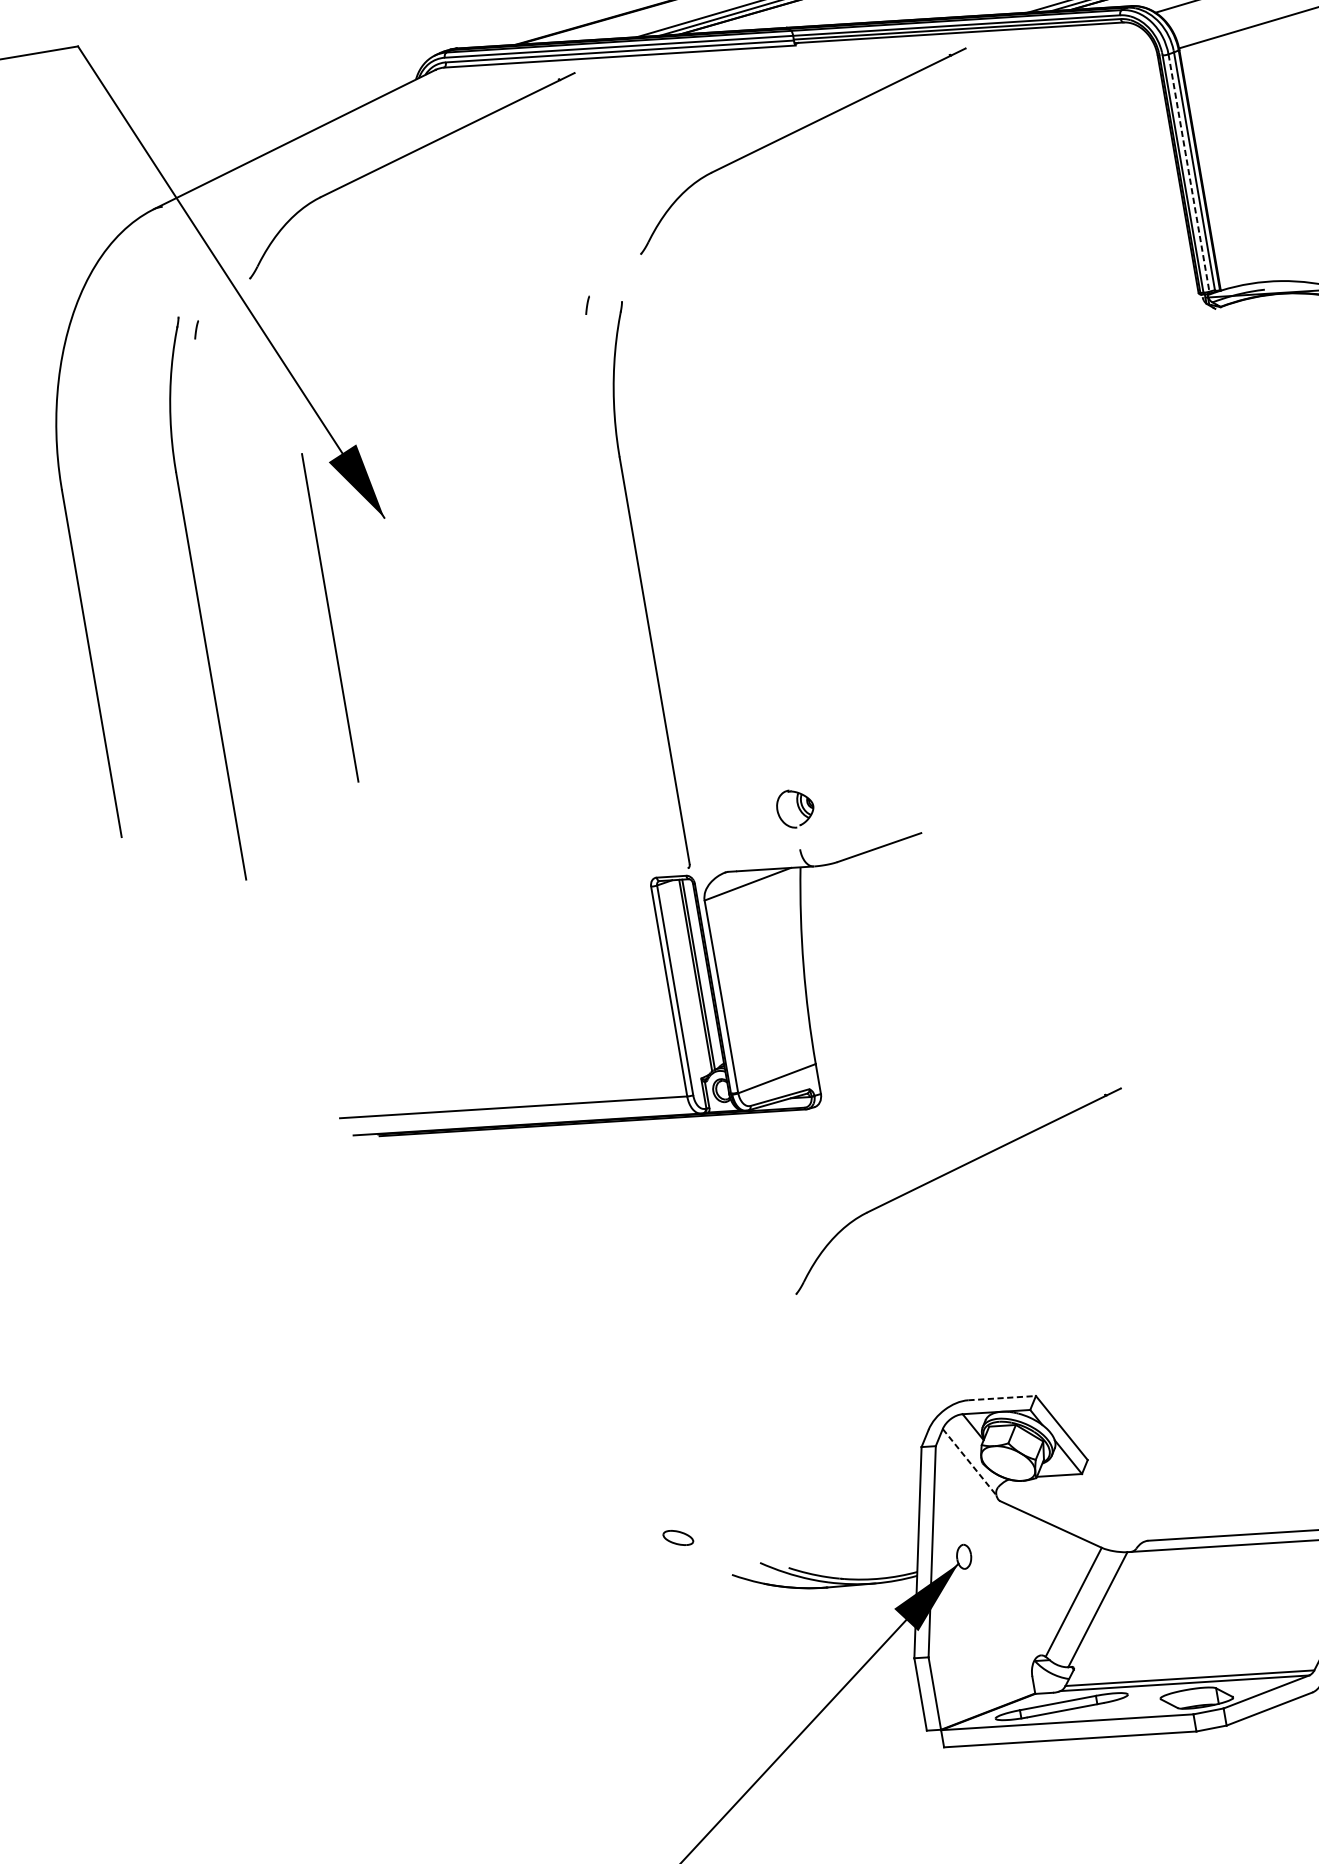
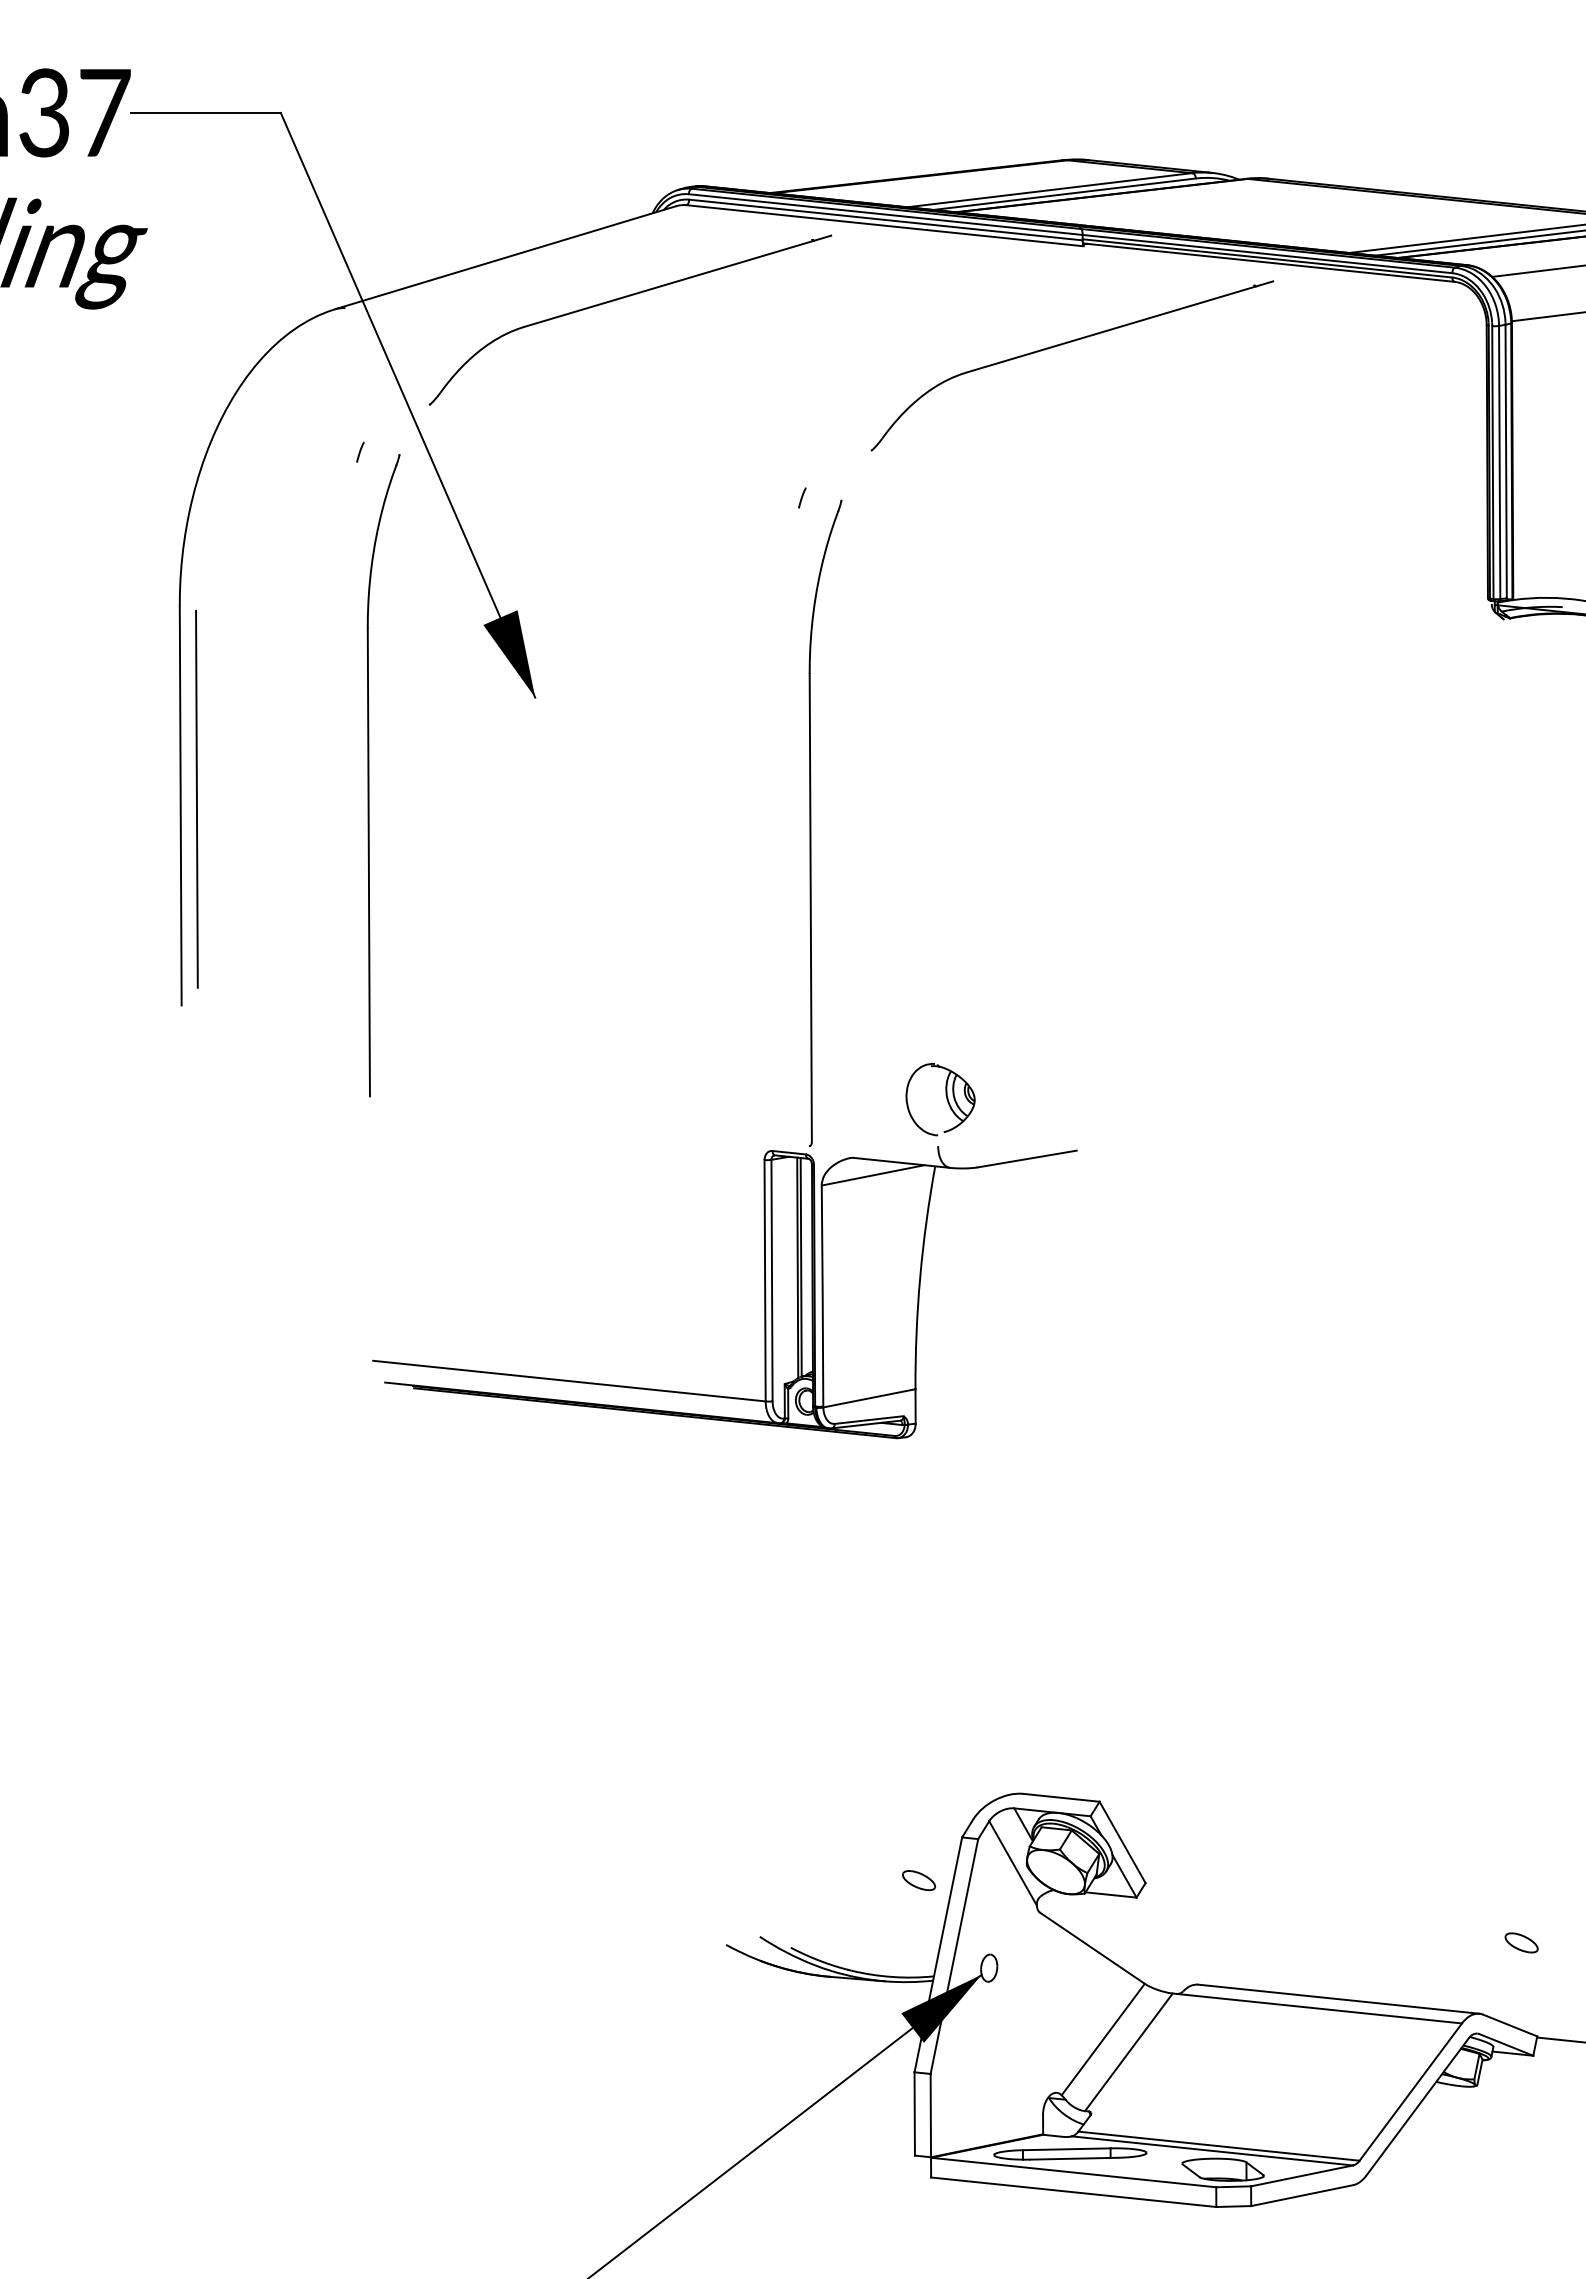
line: (1188, 173) -> (1499, 462), dashed -> solid
part: (199, 600) -> (369, 775), moved
line: (329, 618) -> (196, 799), moved
part: (795, 808) -> (940, 1099), size x1.67
part: (950, 1173) -> (1045, 1536), removed
line: (1002, 1397) -> (1061, 1797), dashed -> solid
line: (970, 1462) -> (1013, 1863), dashed -> solid
part: (678, 1537) -> (919, 1880), moved

